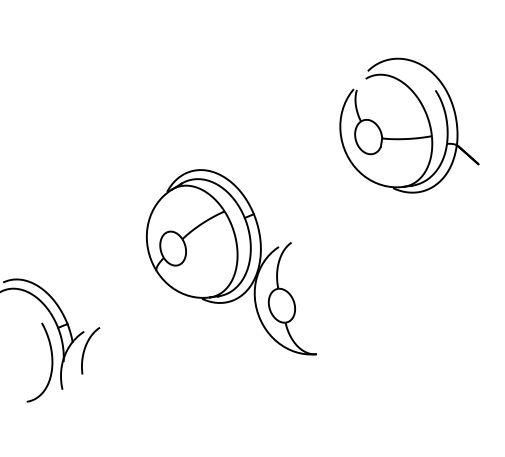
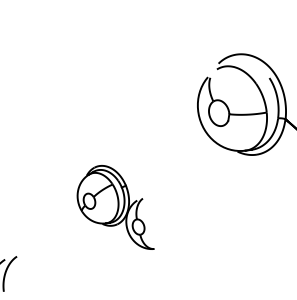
part: (230, 262) -> (115, 207), size x0.6

